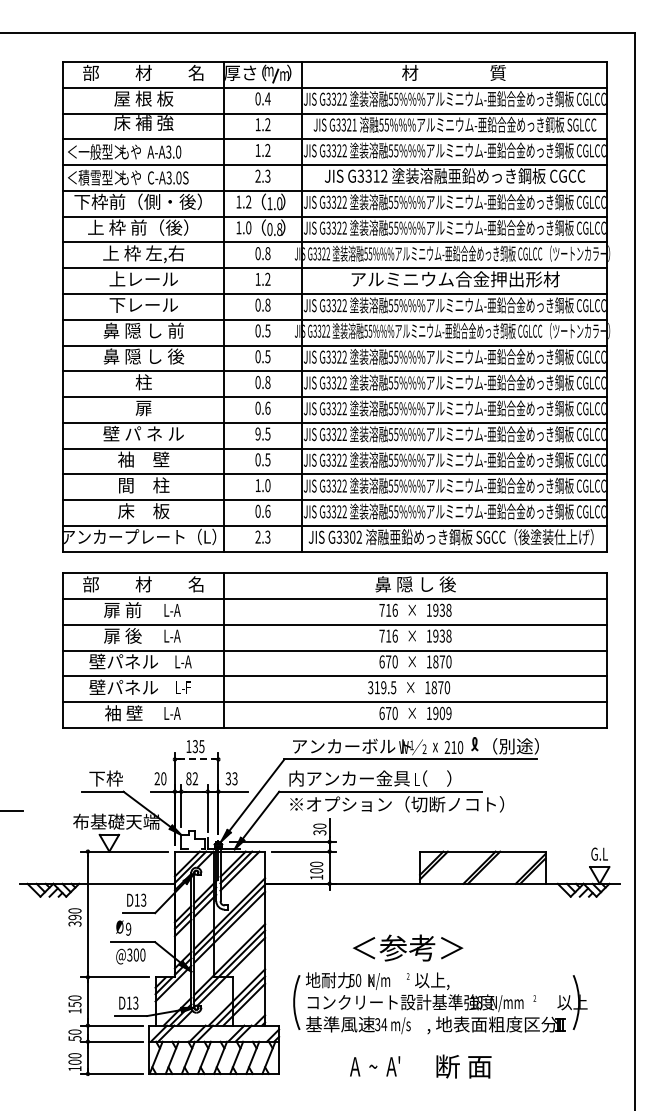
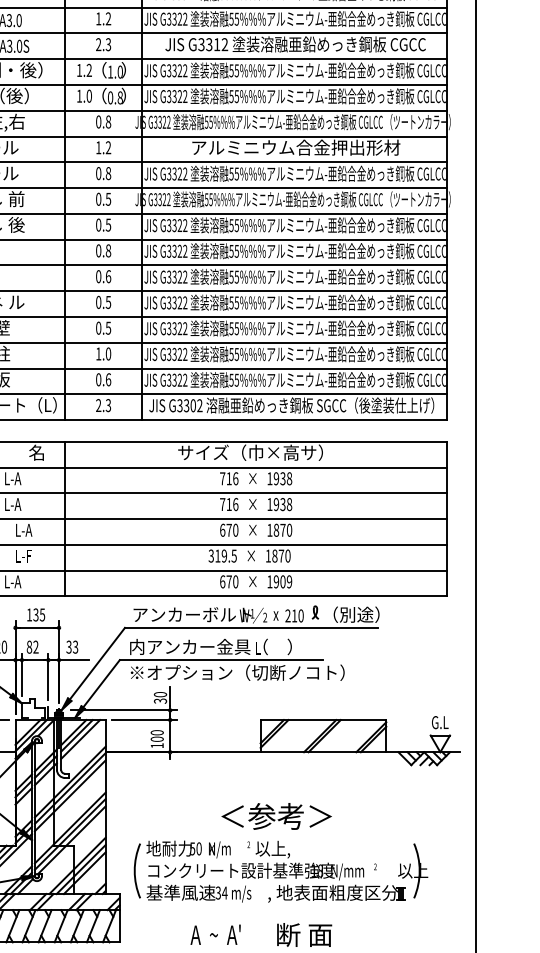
text: (257, 433) -> (98, 301), 9.5 -> 0.5
text: (409, 584) -> (250, 452), 鼻 隠 し 後 -> サイズ（巾×高サ）
line: (197, 759) -> (38, 627), dashed -> solid
text: (407, 947) -> (276, 815), moved

